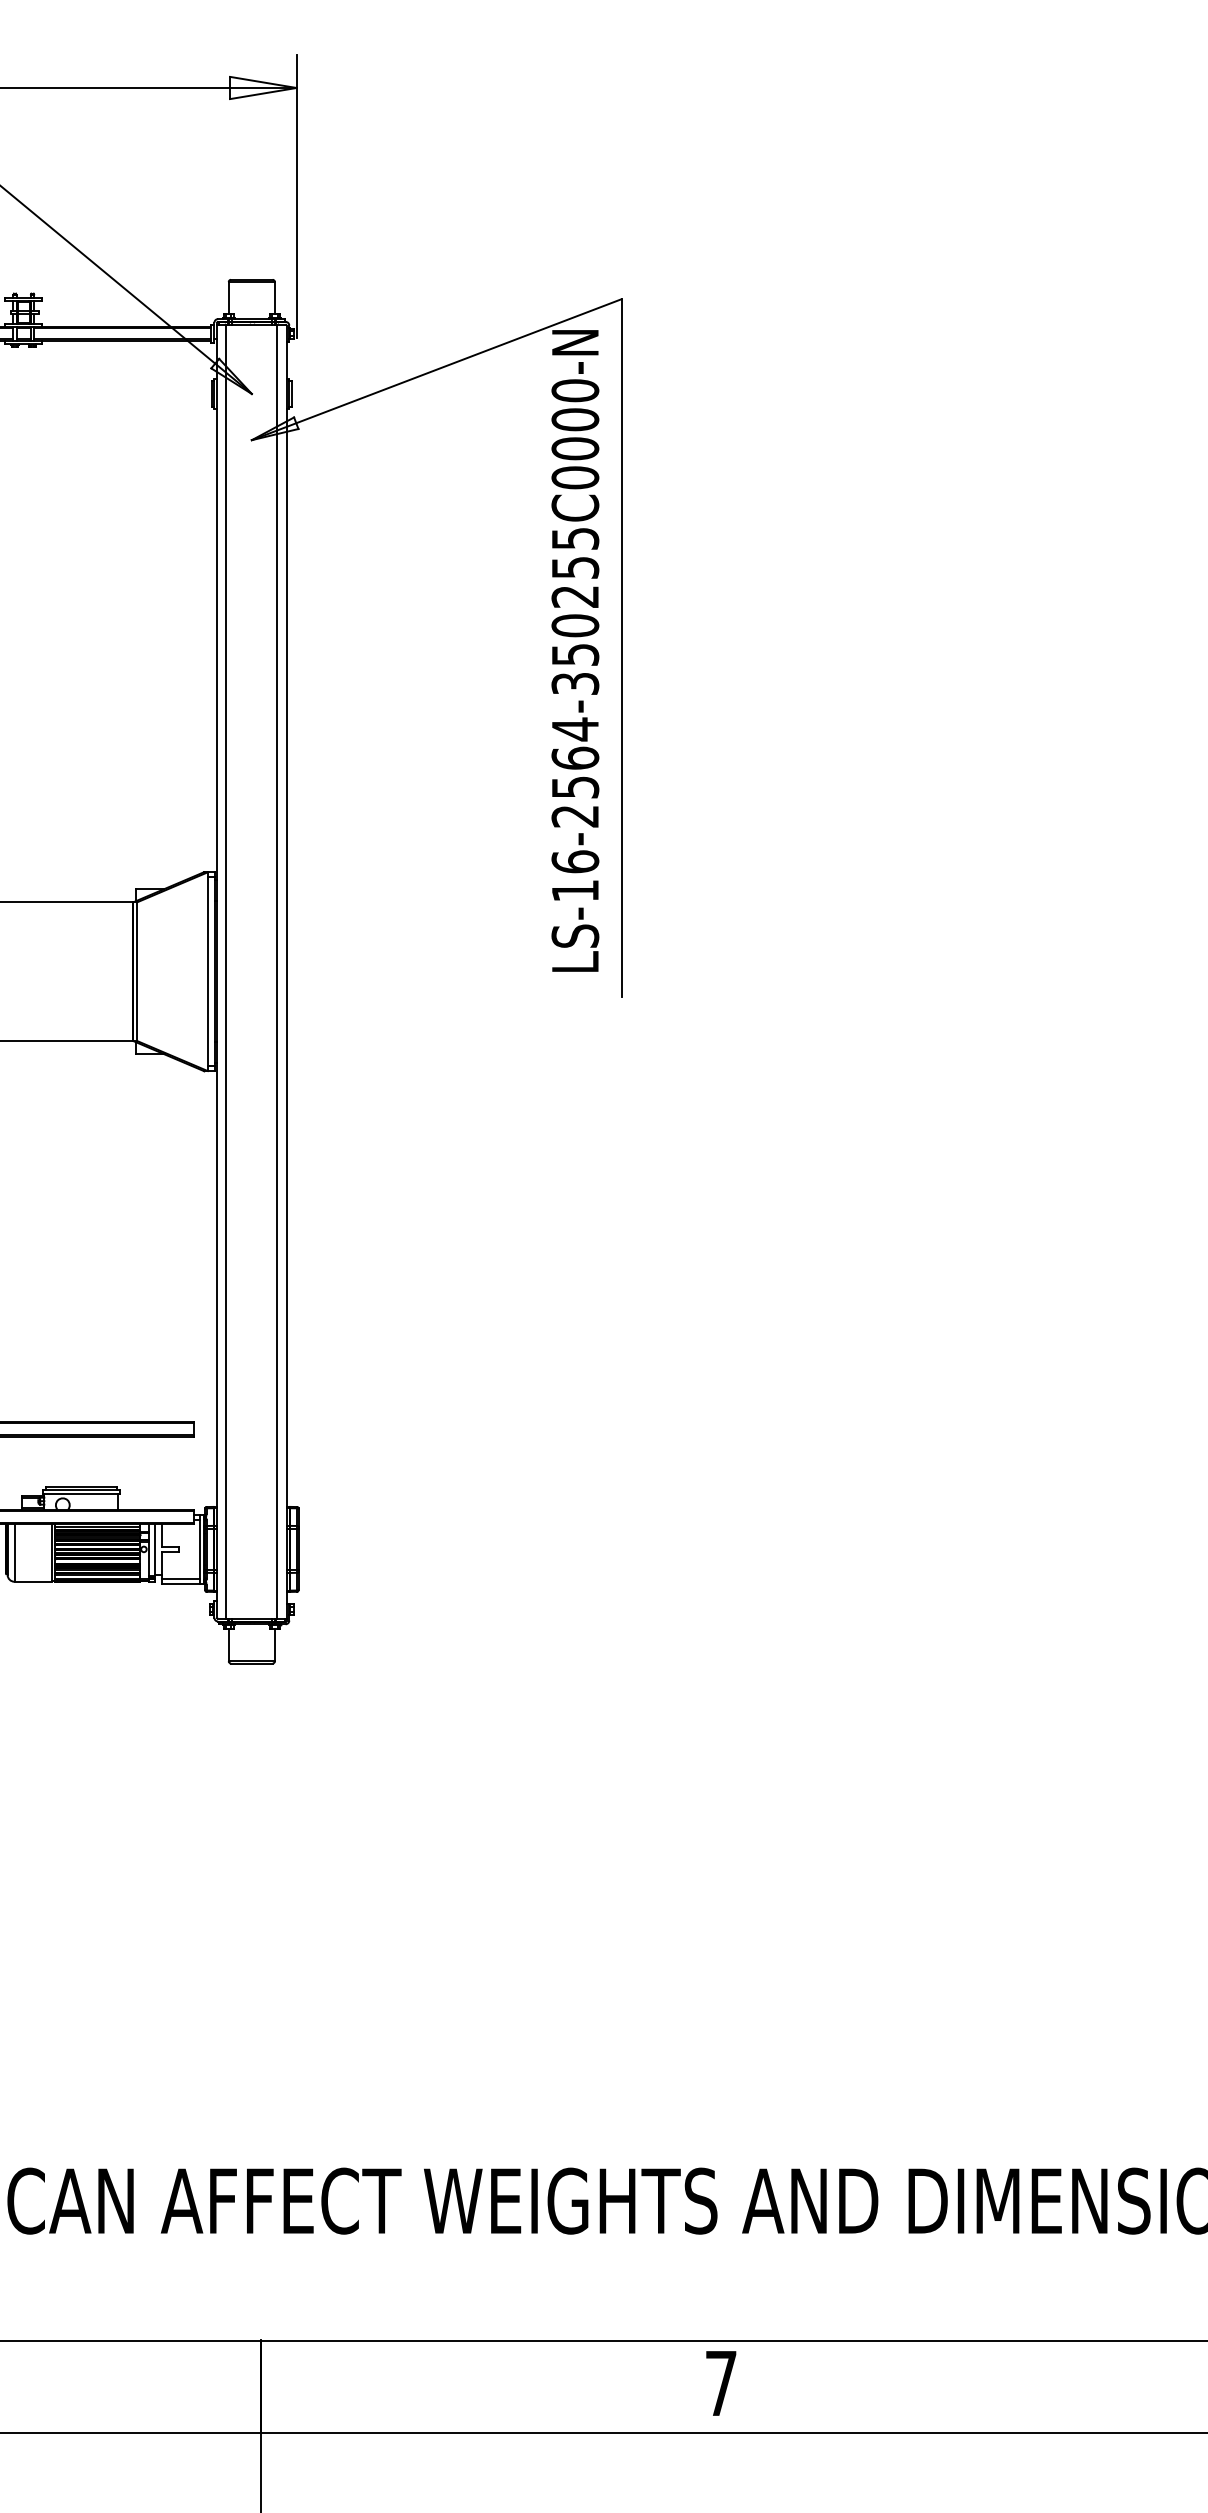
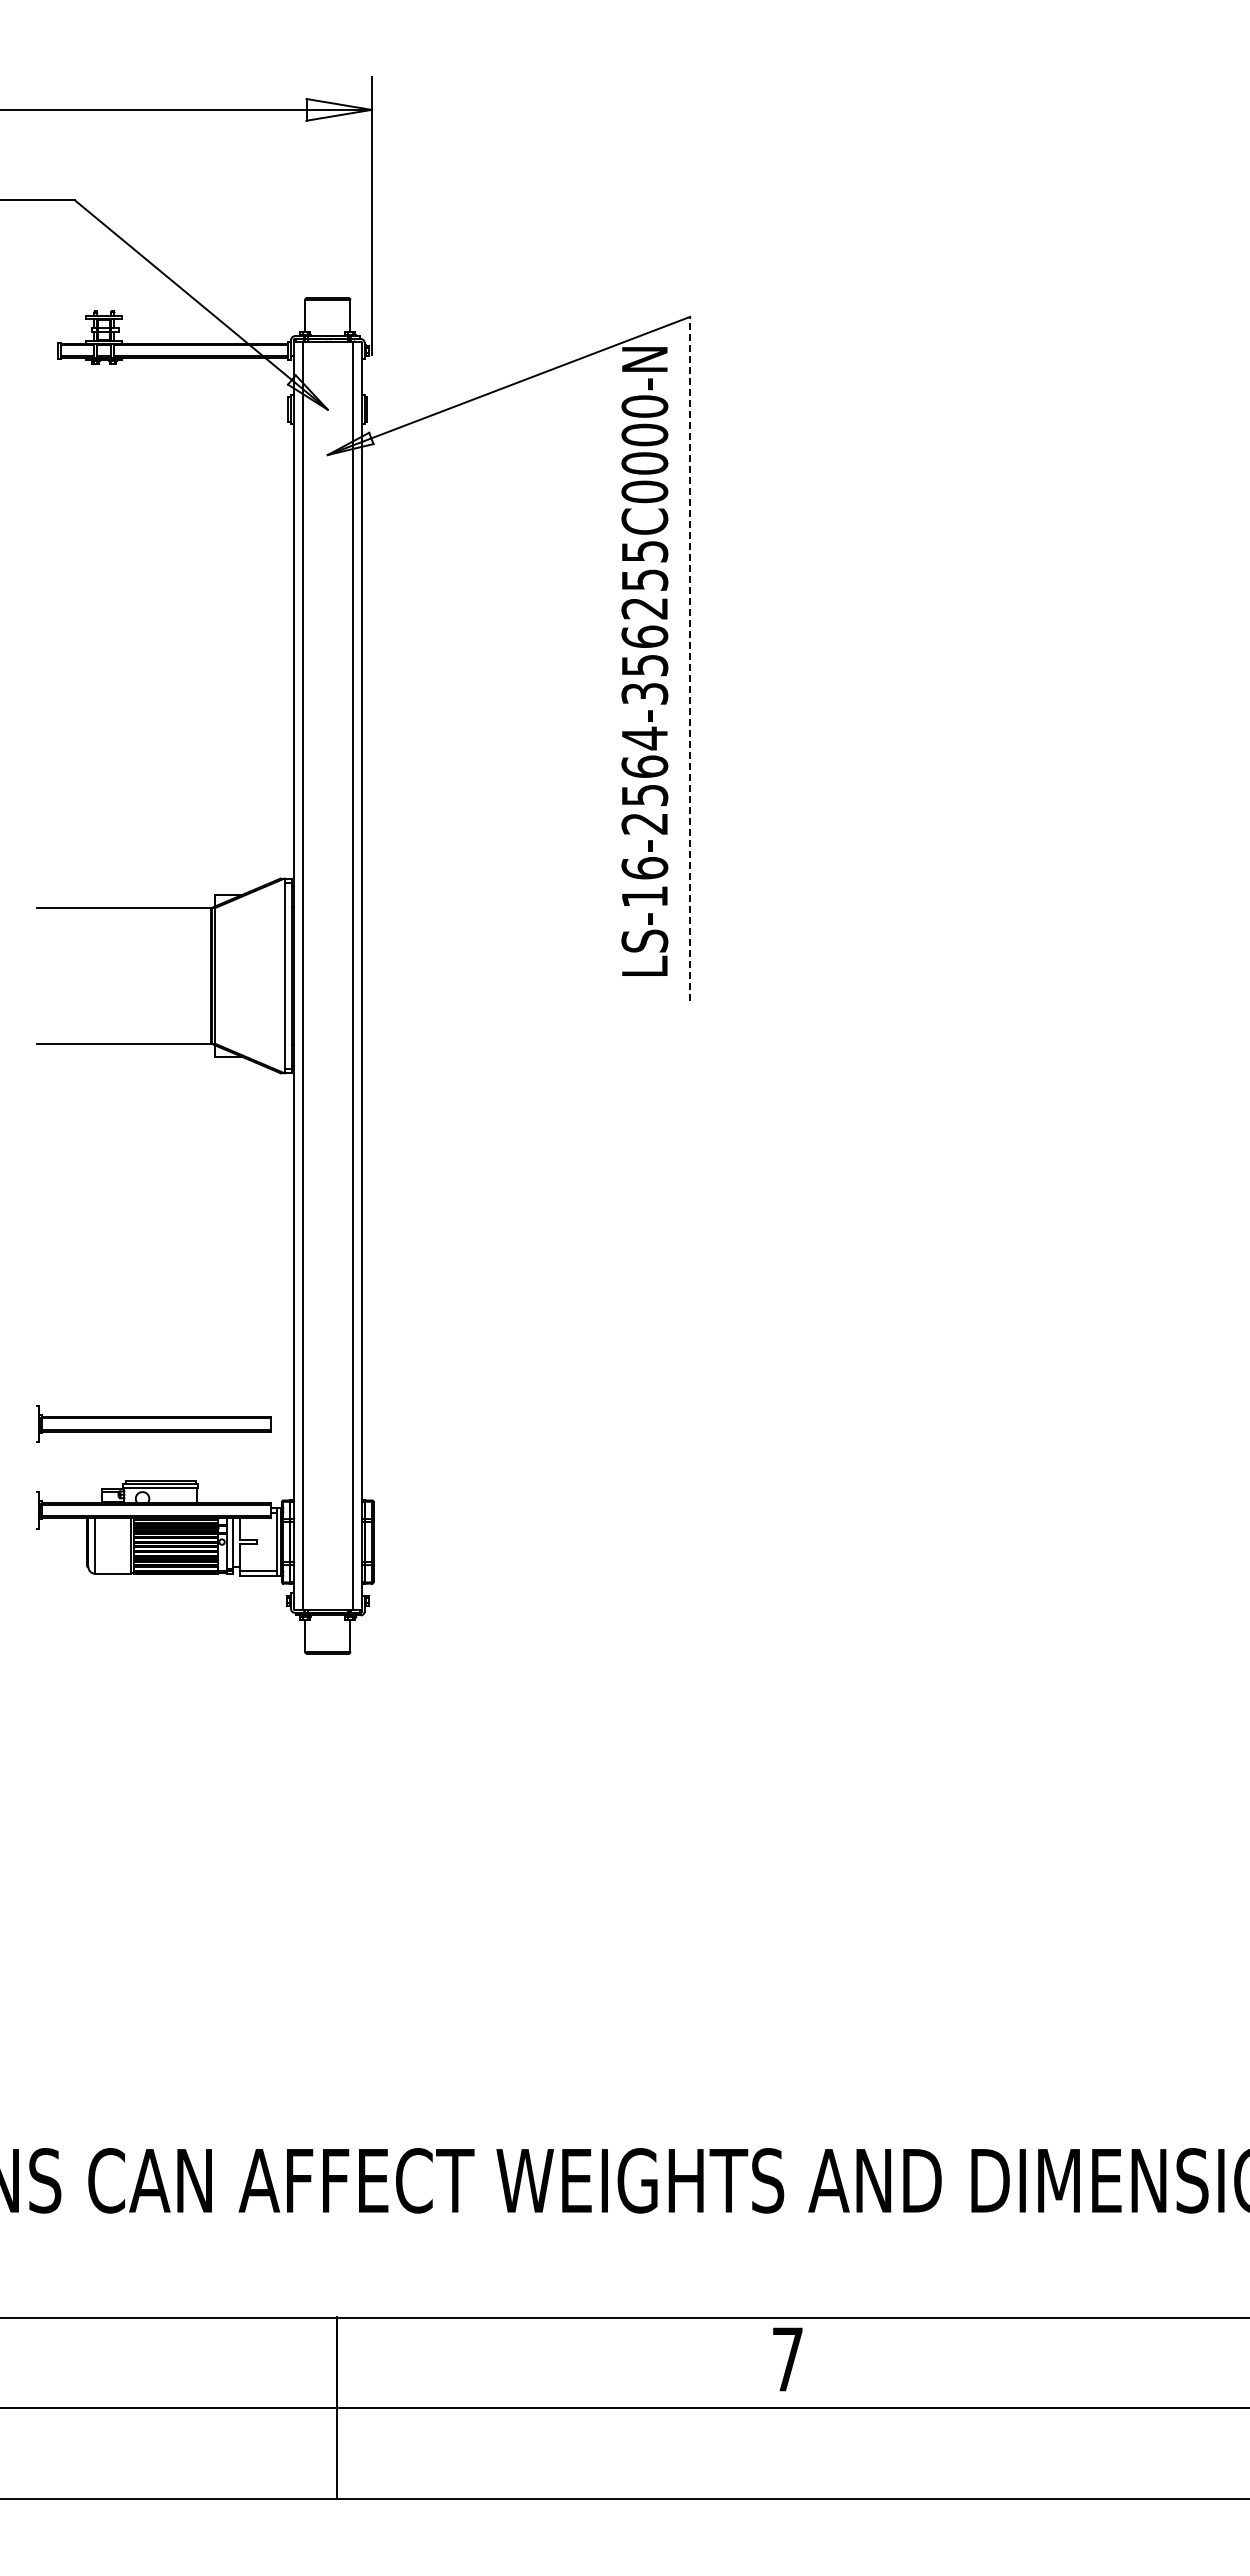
text: (575, 625) -> (644, 636), LS-16-2564-350255C0000-N -> LS-16-2564-356255C0000-N
line: (621, 647) -> (690, 658), solid -> dashed

